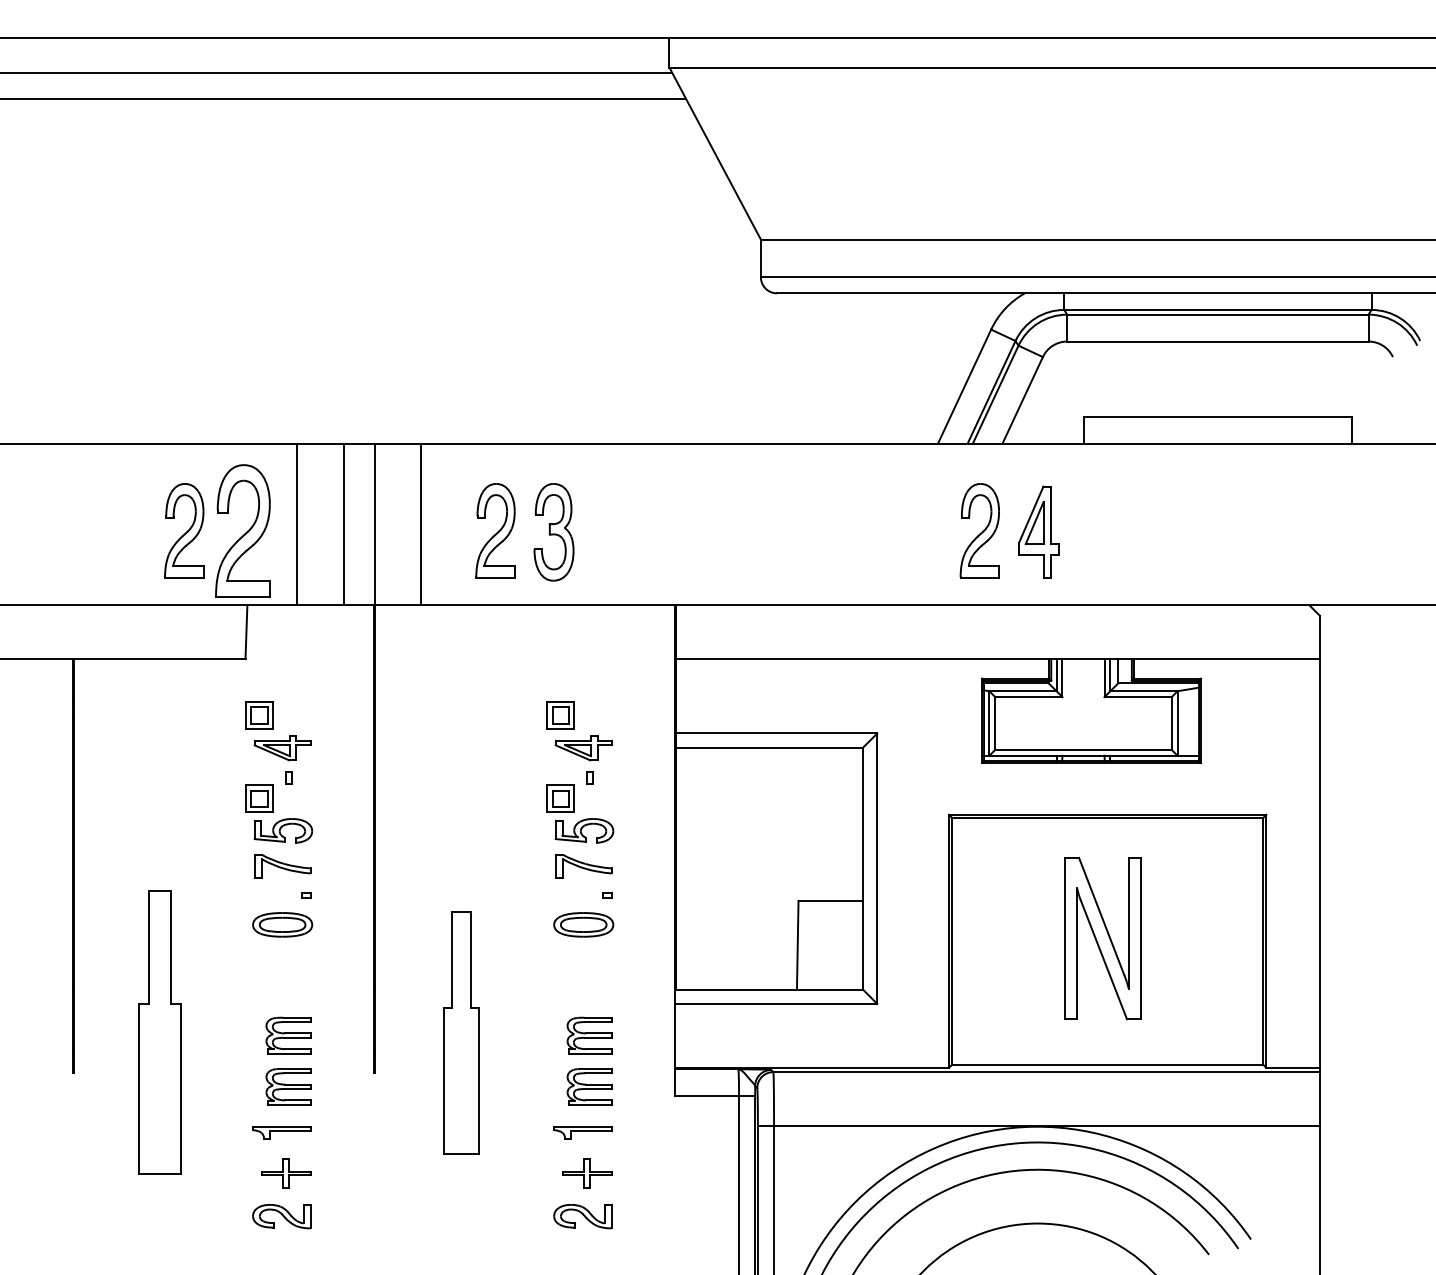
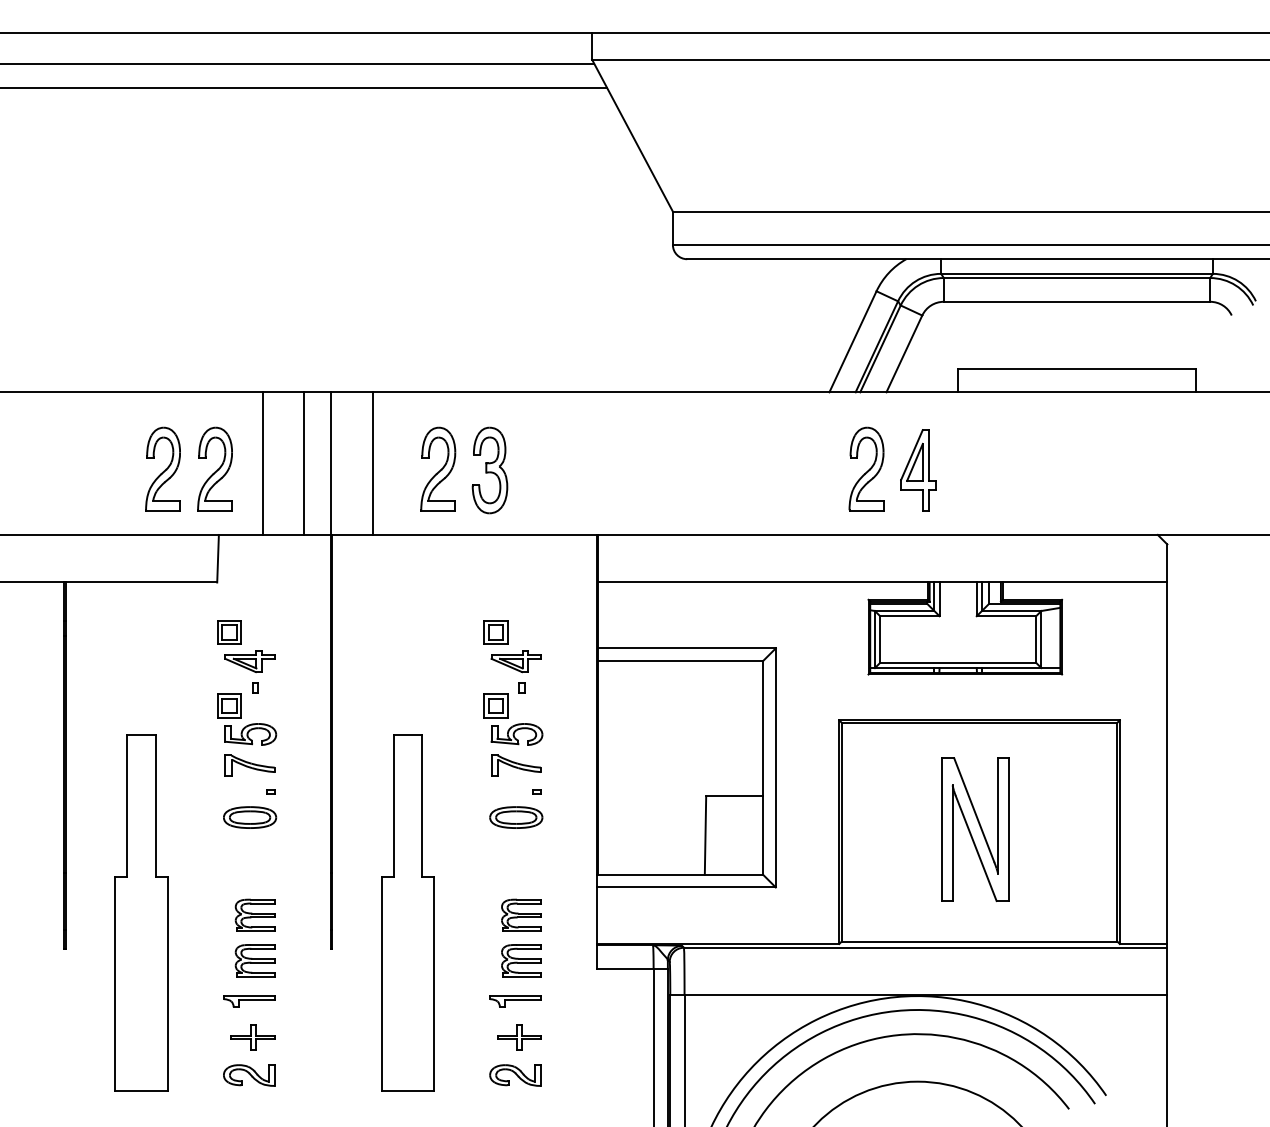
part: (243, 530) -> (215, 468), size x0.71
part: (159, 1032) -> (141, 912), size x1.43
part: (461, 1032) -> (408, 912), size x1.67

